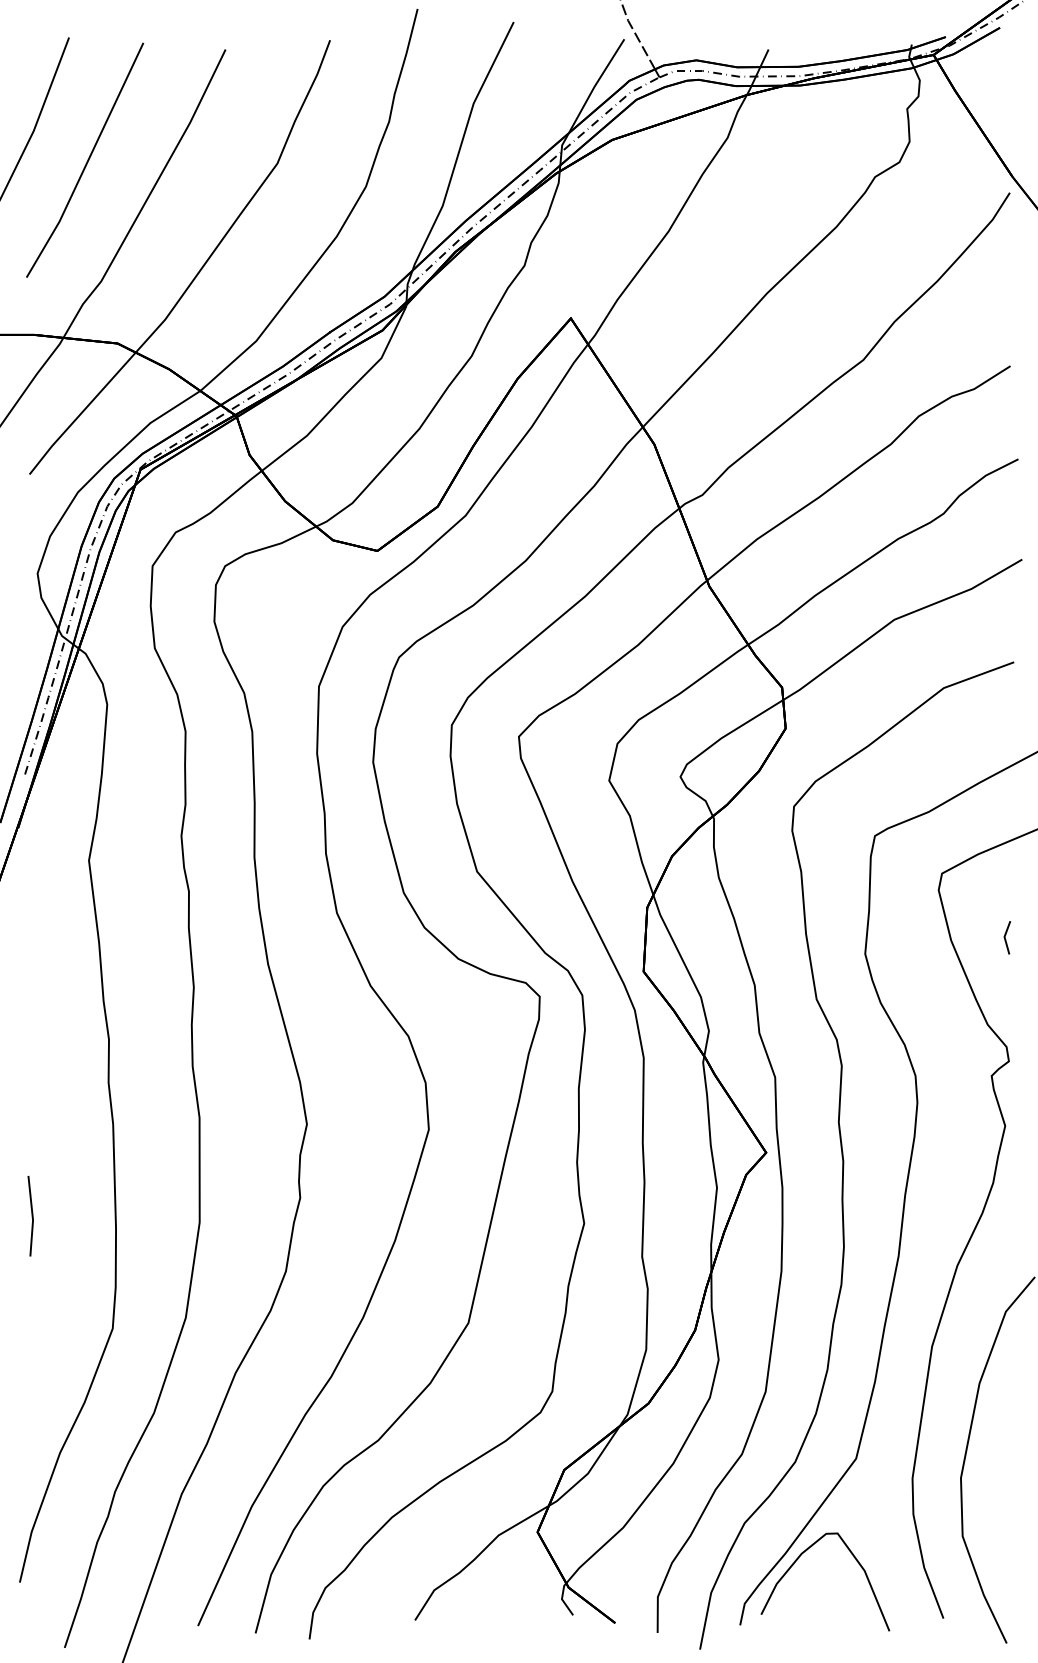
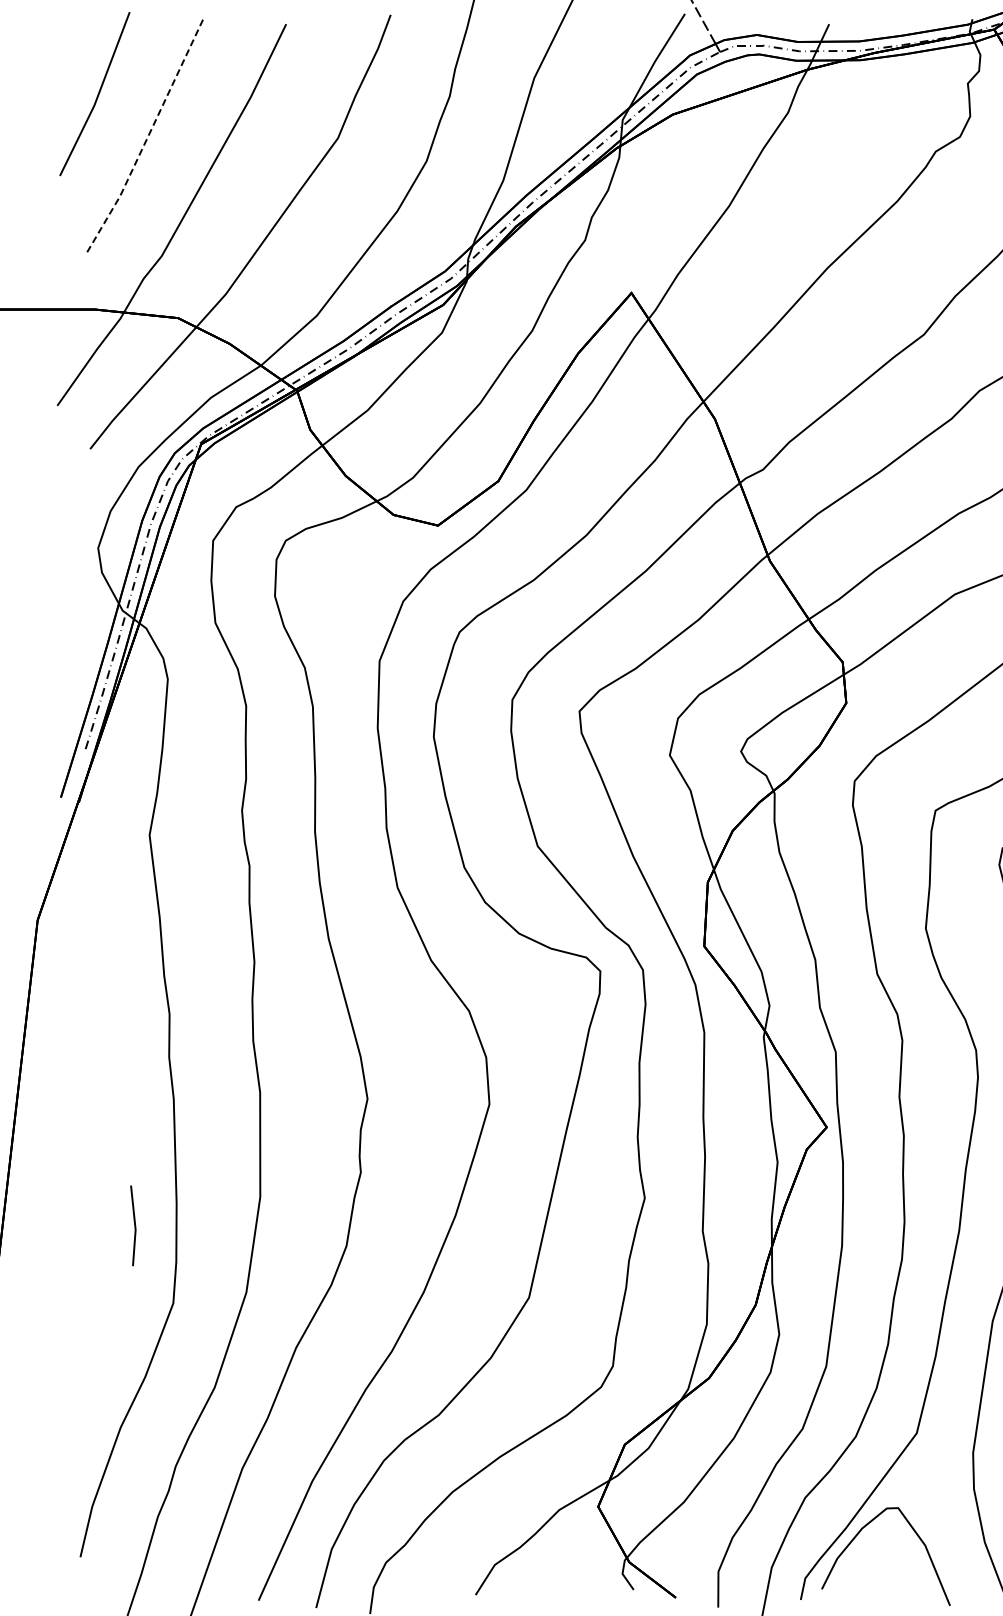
line: (87, 162) -> (148, 137), solid -> dashed
line: (31, 1216) -> (134, 1226), moved

